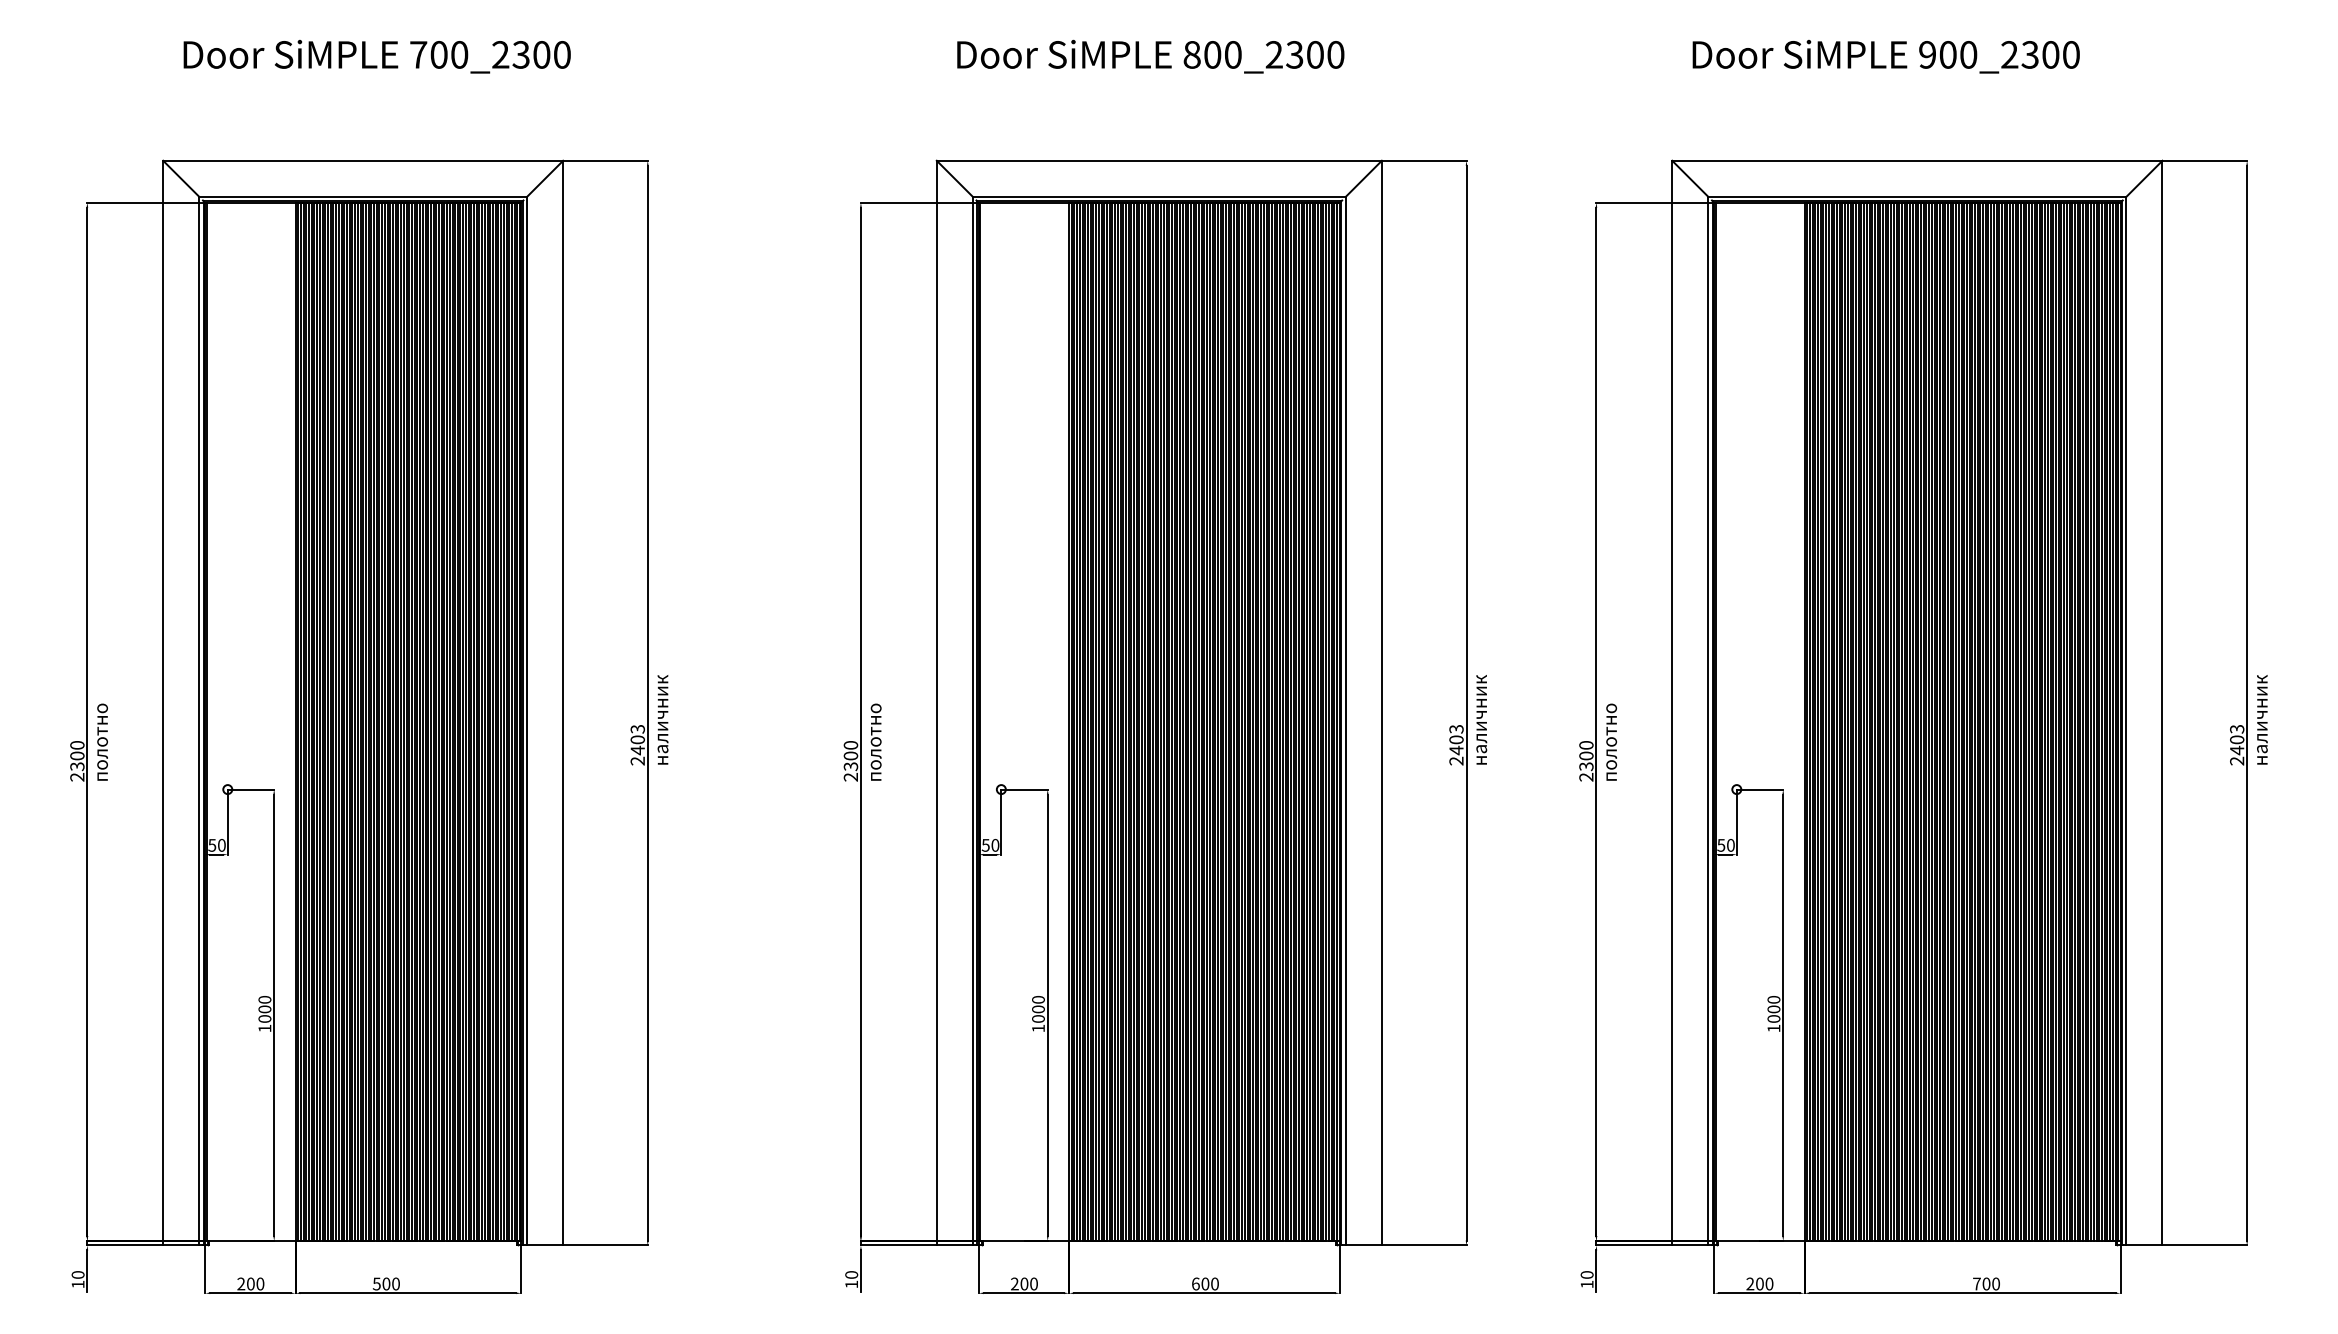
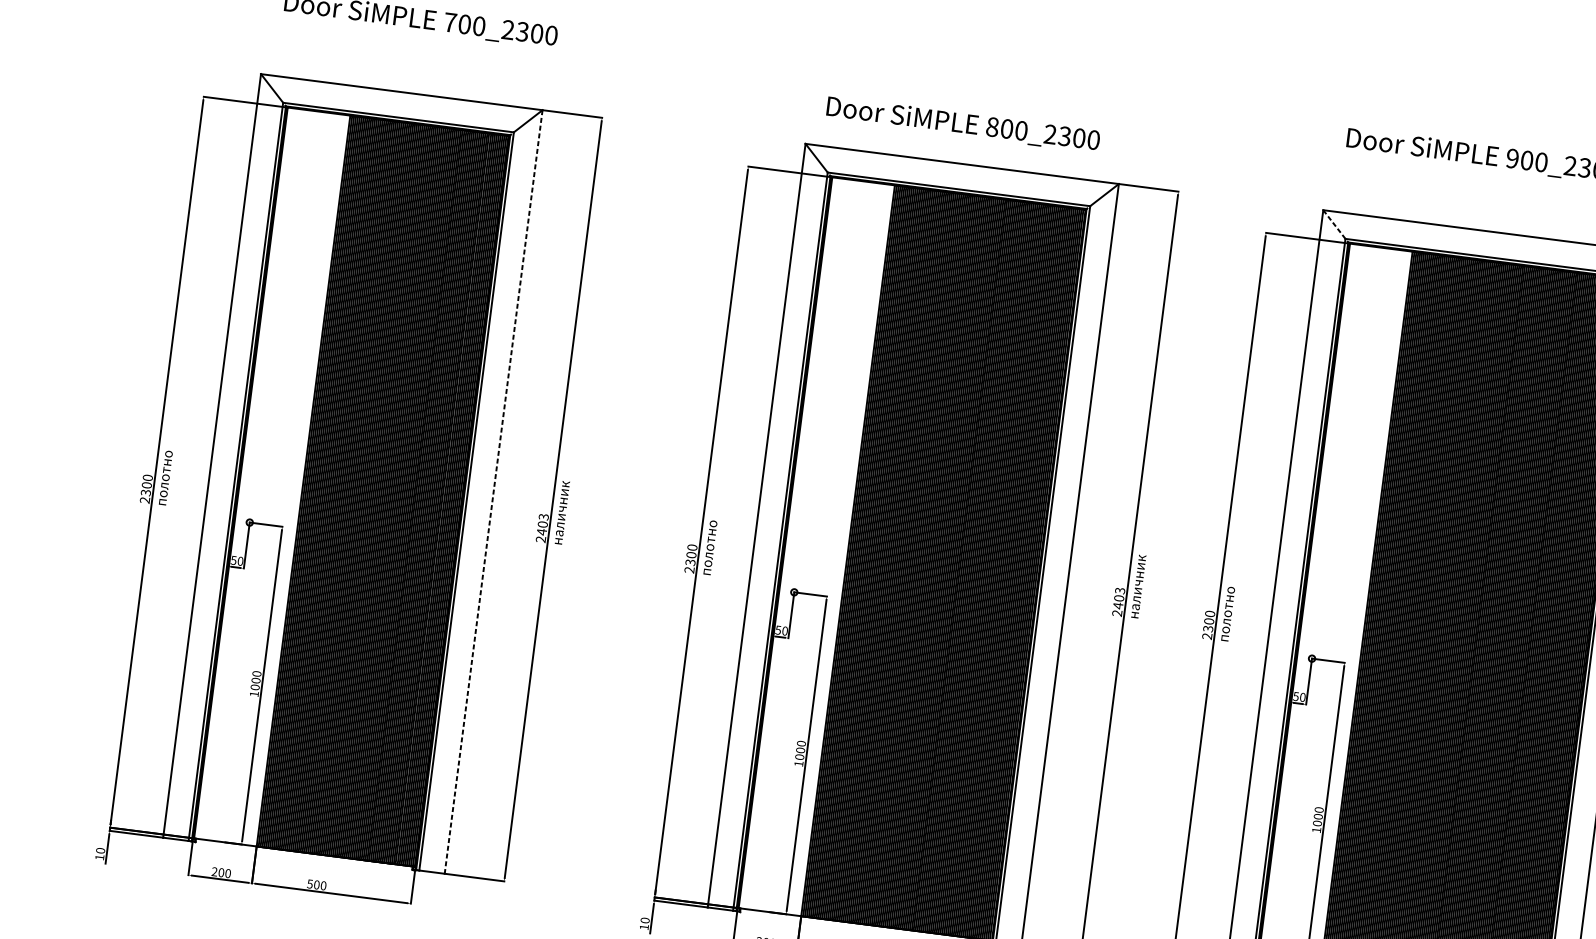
text: (1150, 56) -> (963, 124), moved
line: (1690, 178) -> (1334, 224), solid -> dashed
line: (563, 703) -> (493, 492), solid -> dashed

